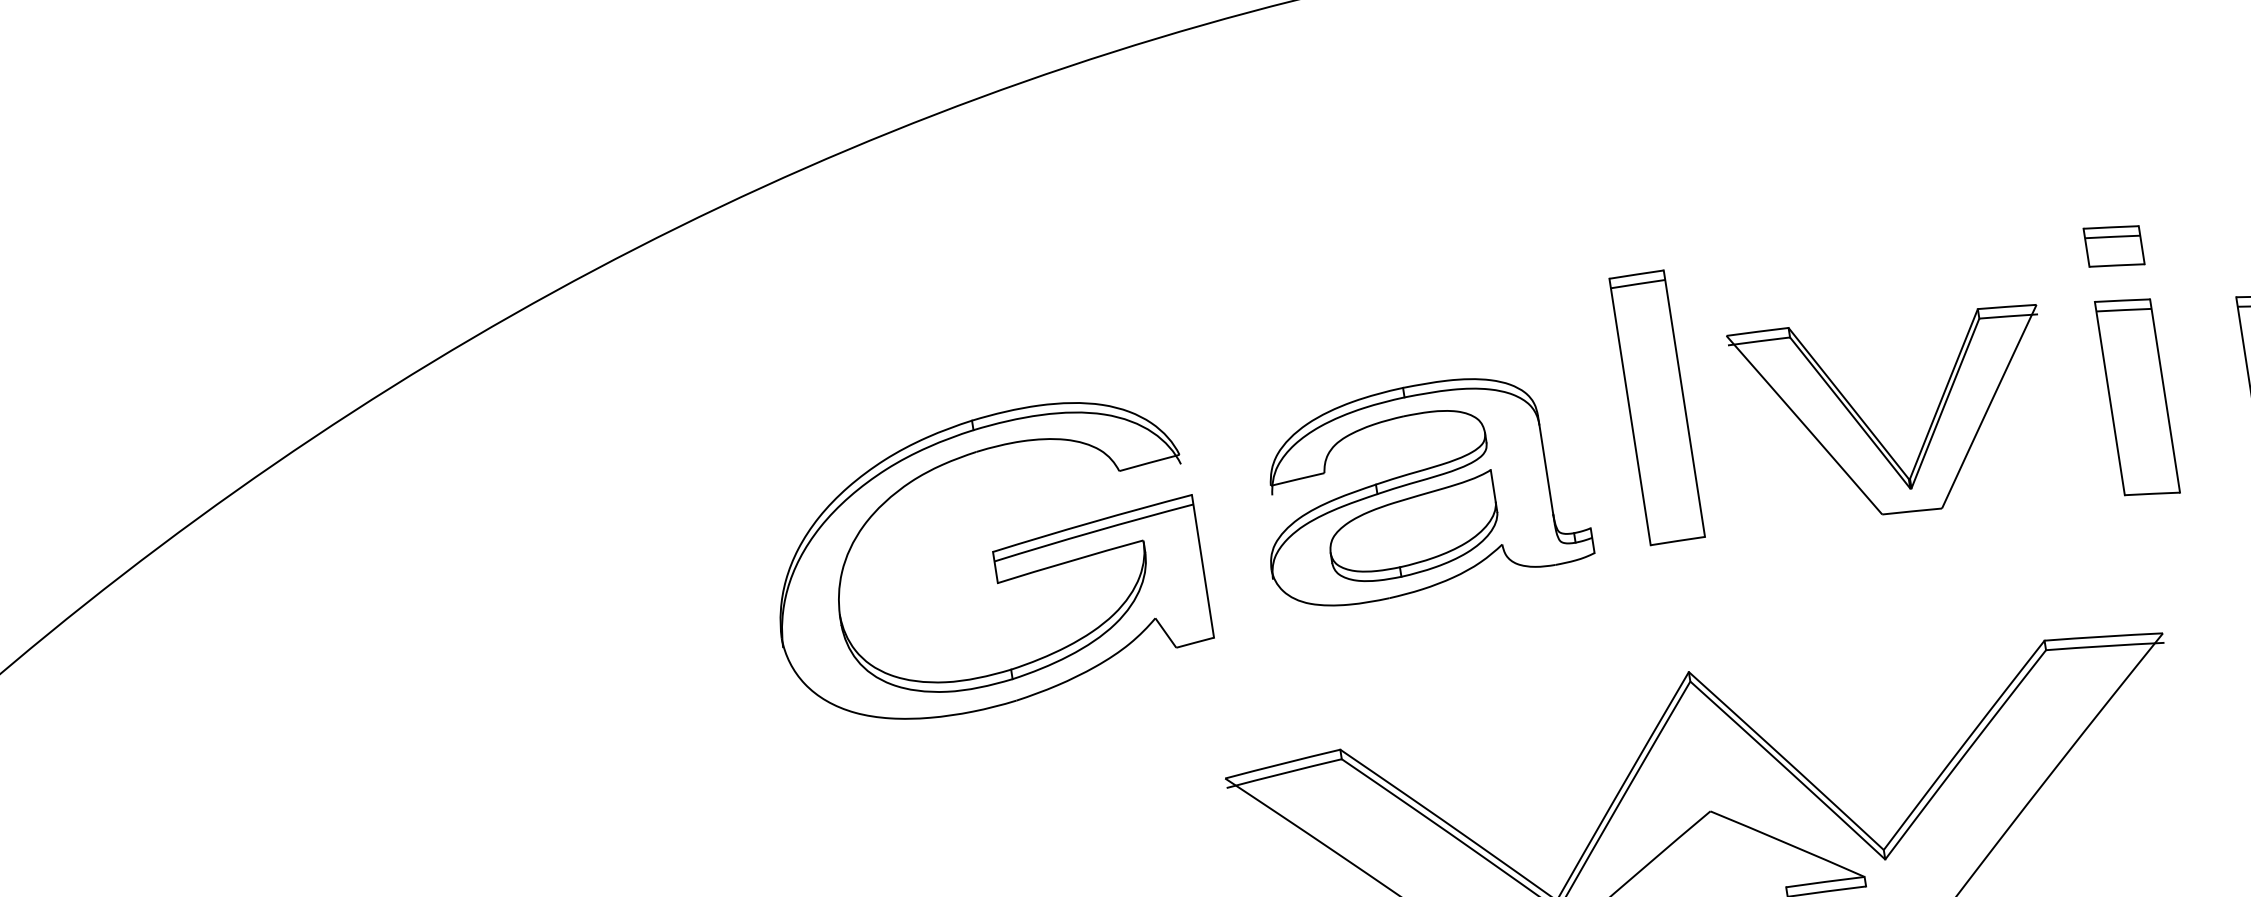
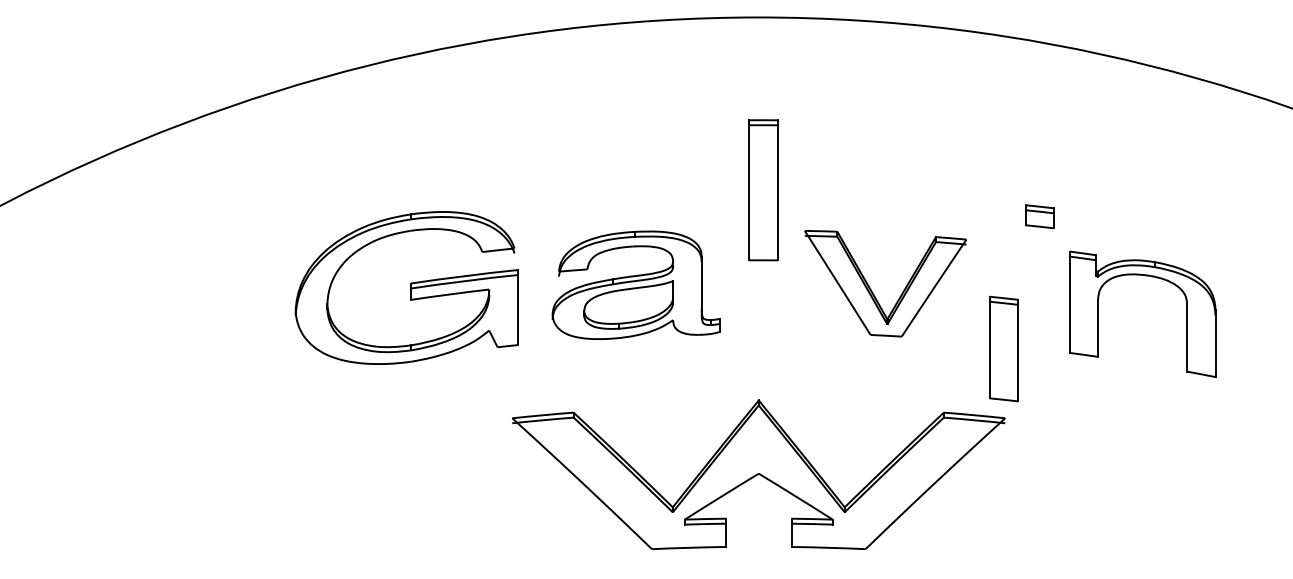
part: (2113, 246) -> (1039, 216), moved
part: (2136, 396) -> (1003, 348), moved
part: (1657, 408) -> (763, 190), moved

